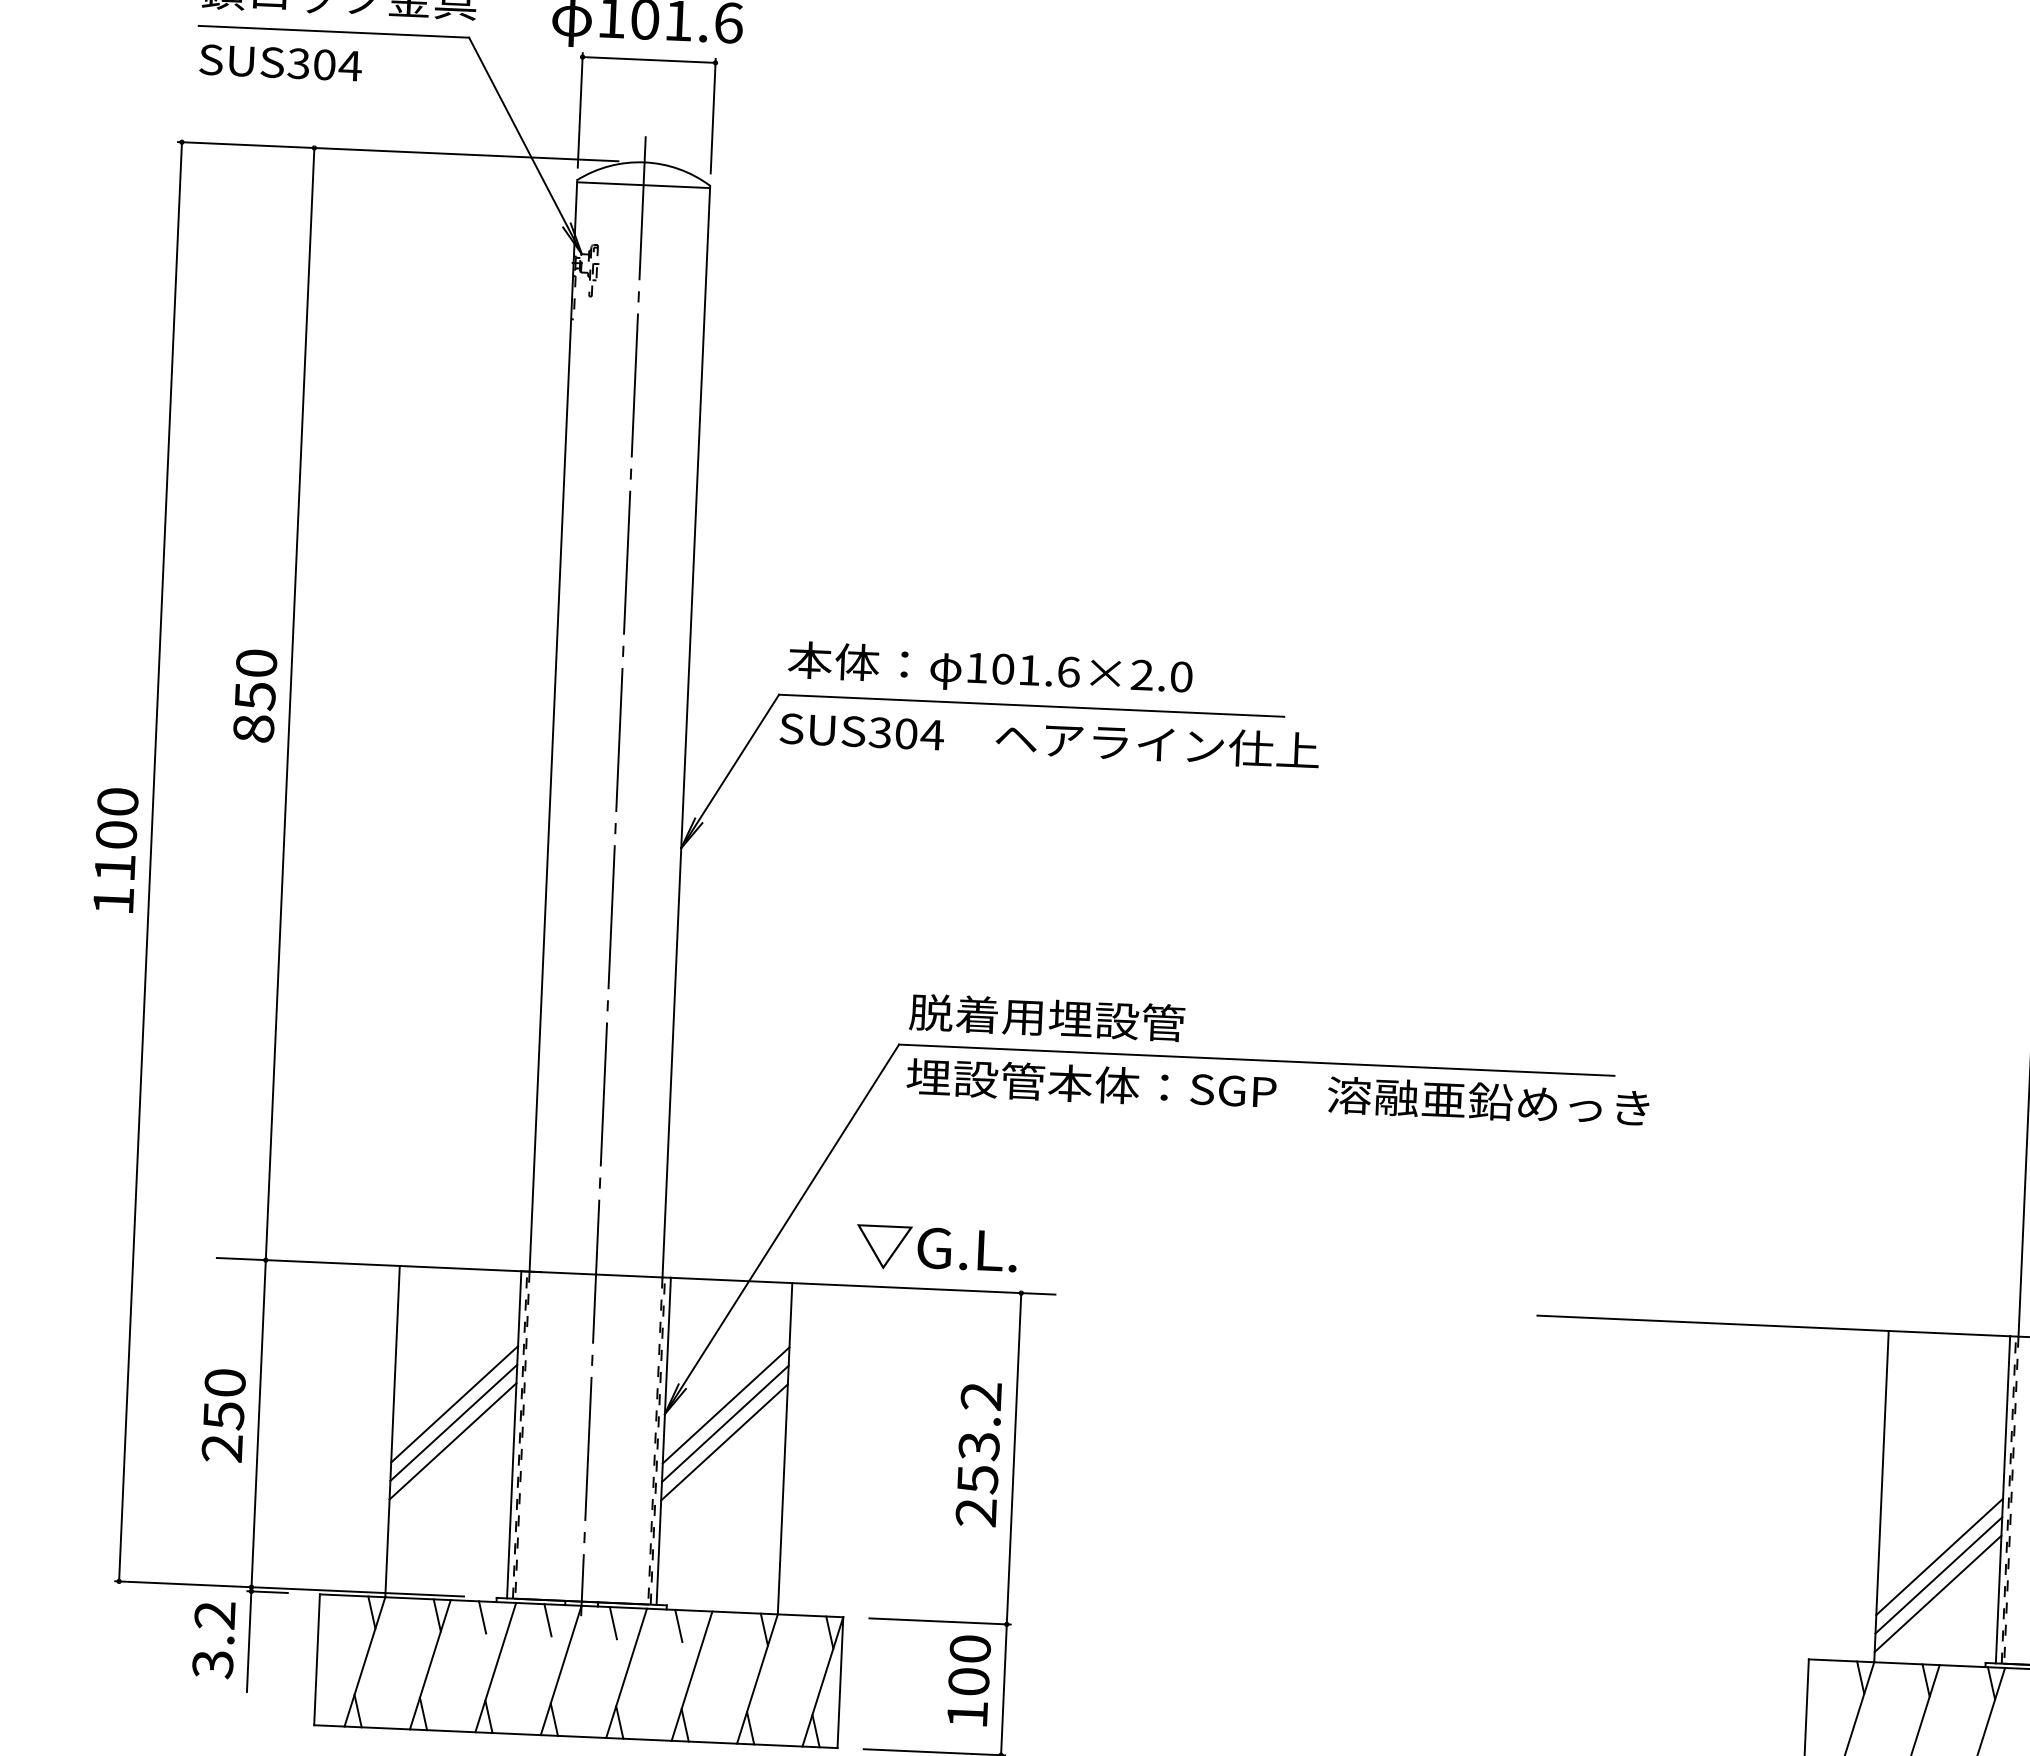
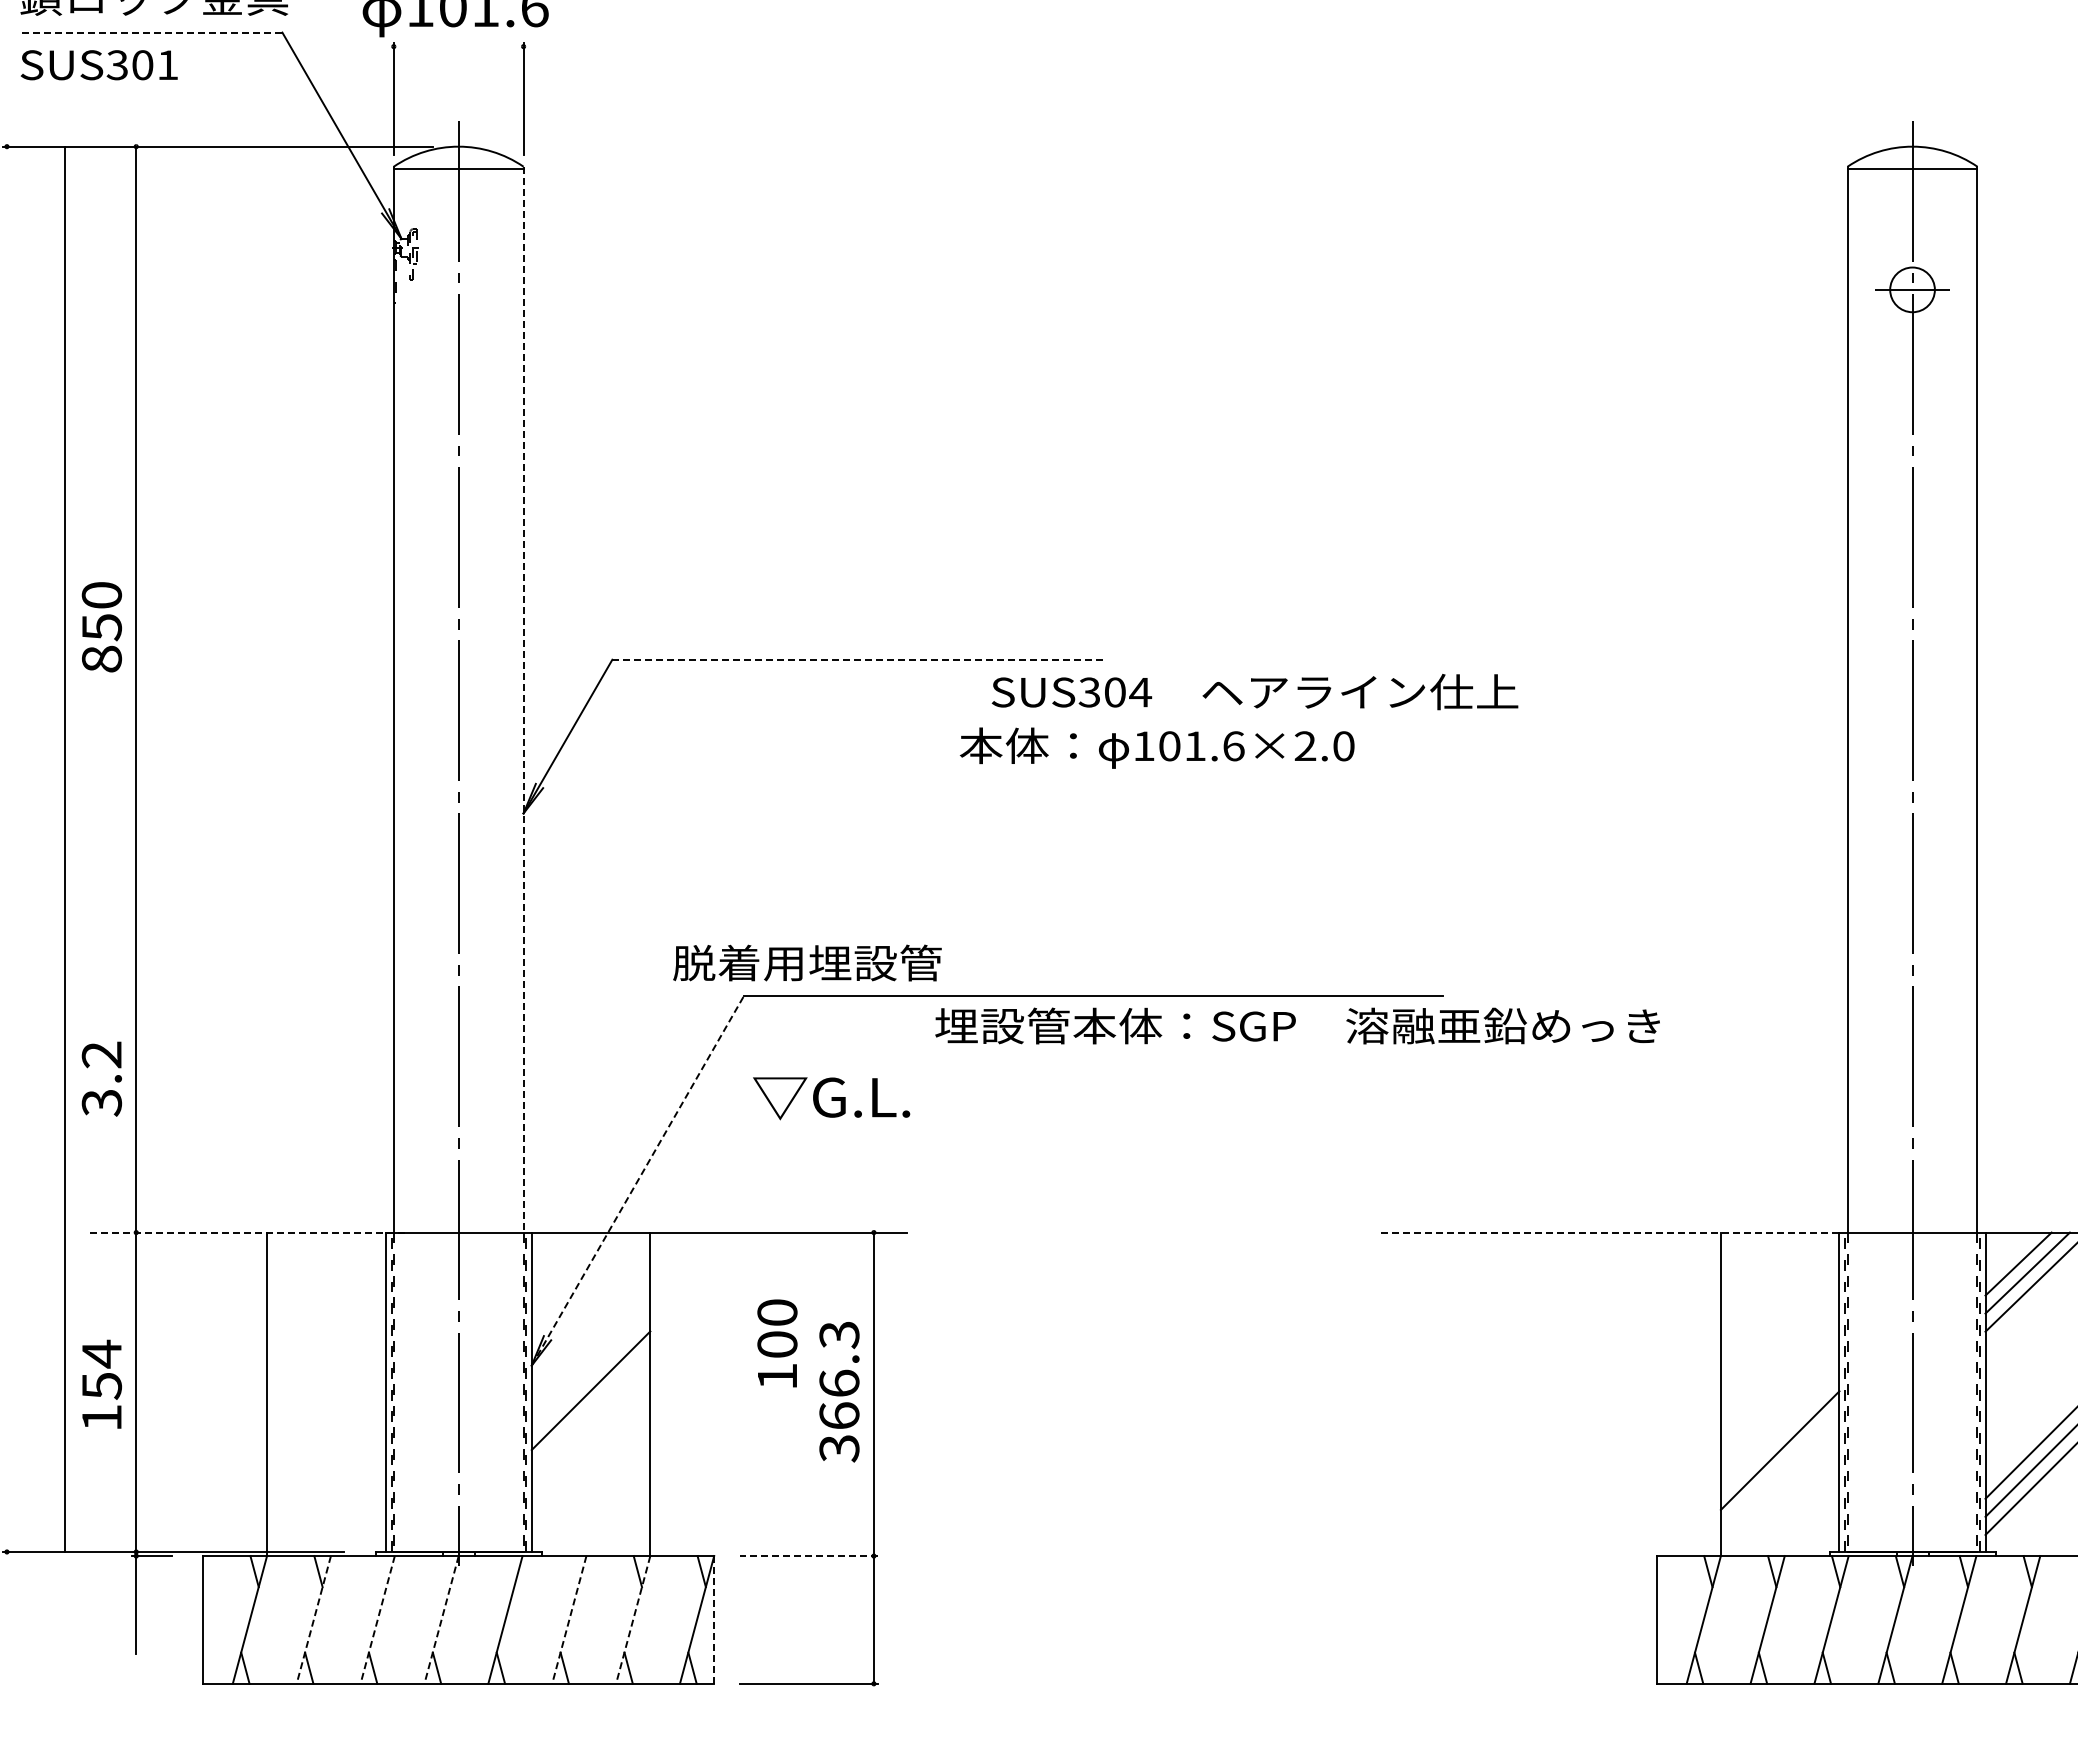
line: (333, 31) -> (149, 32), solid -> dashed
line: (648, 59) -> (458, 46), removed
text: (350, 65) -> (167, 64), SUS304 -> SUS301
text: (989, 669) -> (1156, 747), moved
text: (254, 696) -> (101, 627), moved
line: (1032, 705) -> (859, 659), solid -> dashed
line: (686, 731) -> (523, 699), solid -> dashed
text: (1049, 740) -> (1254, 692), moved
line: (150, 860) -> (64, 848), moved
text: (1047, 1017) -> (807, 962), moved
text: (1277, 1091) -> (1297, 1025), moved
line: (782, 1229) -> (638, 1180), solid -> dashed
text: (936, 1249) -> (831, 1098), moved
line: (378, 1264) -> (246, 1232), solid -> dashed
line: (1773, 1325) -> (1608, 1232), solid -> dashed
line: (454, 1403) -> (326, 1364), removed
line: (725, 1405) -> (590, 1354), removed
text: (223, 1415) -> (101, 1385), 250 -> 154
line: (453, 1422) -> (326, 1382), removed
line: (724, 1423) -> (590, 1372), removed
line: (453, 1440) -> (326, 1400), removed
text: (978, 1454) -> (839, 1391), 253.2 -> 366.3
line: (1938, 1575) -> (1779, 1468), removed
line: (1937, 1593) -> (1779, 1486), removed
line: (482, 1617) -> (362, 1571), removed
line: (547, 1620) -> (426, 1571), removed
line: (939, 1621) -> (808, 1556), solid -> dashed
line: (613, 1623) -> (490, 1571), removed
line: (679, 1625) -> (554, 1571), removed
text: (213, 1639) -> (101, 1078), moved
line: (430, 1665) -> (313, 1620), solid -> dashed
line: (495, 1668) -> (377, 1620), solid -> dashed
line: (561, 1671) -> (441, 1620), solid -> dashed
line: (692, 1676) -> (569, 1620), solid -> dashed
line: (757, 1679) -> (633, 1620), solid -> dashed
text: (969, 1680) -> (777, 1343), moved
line: (840, 1682) -> (714, 1619), solid -> dashed

